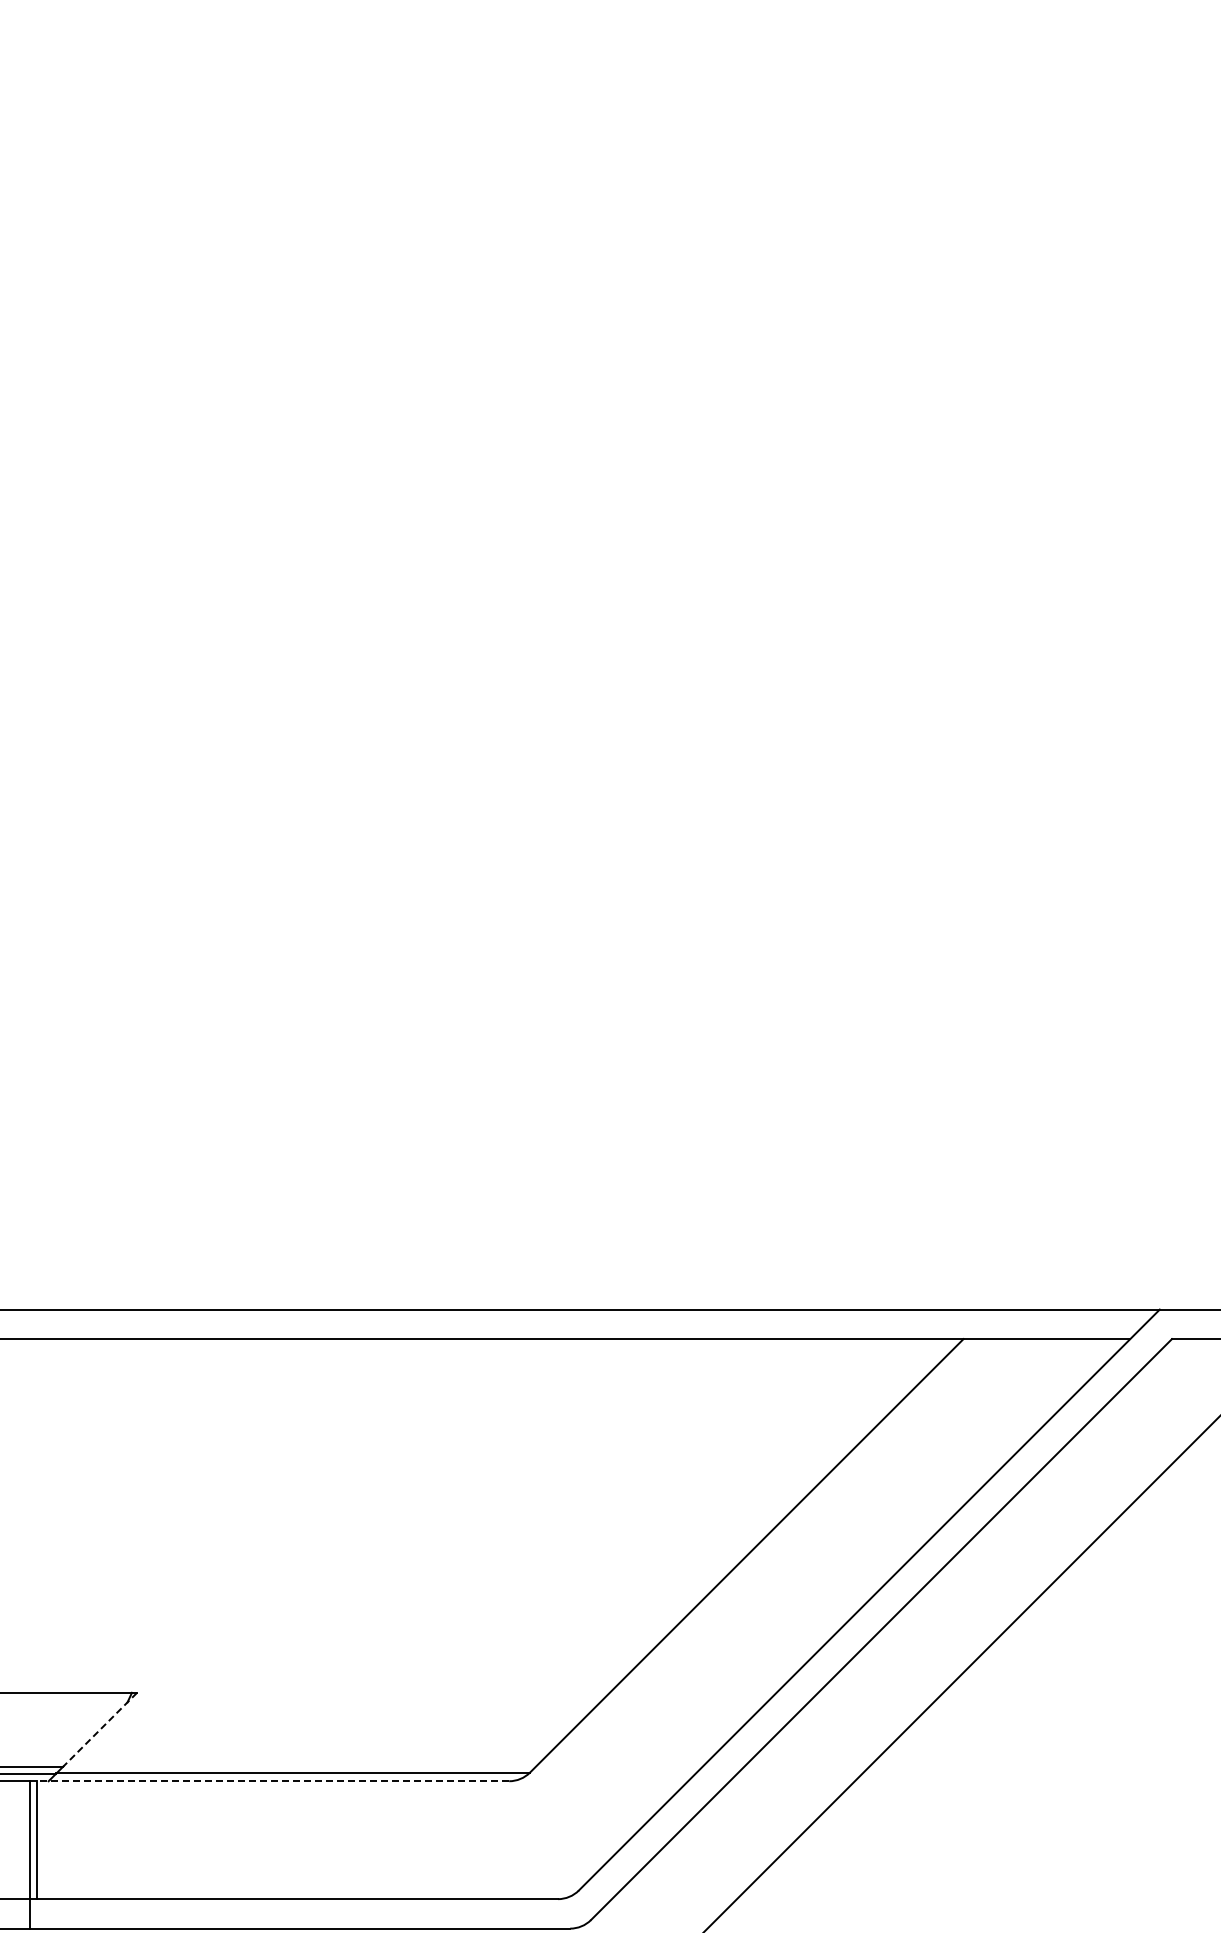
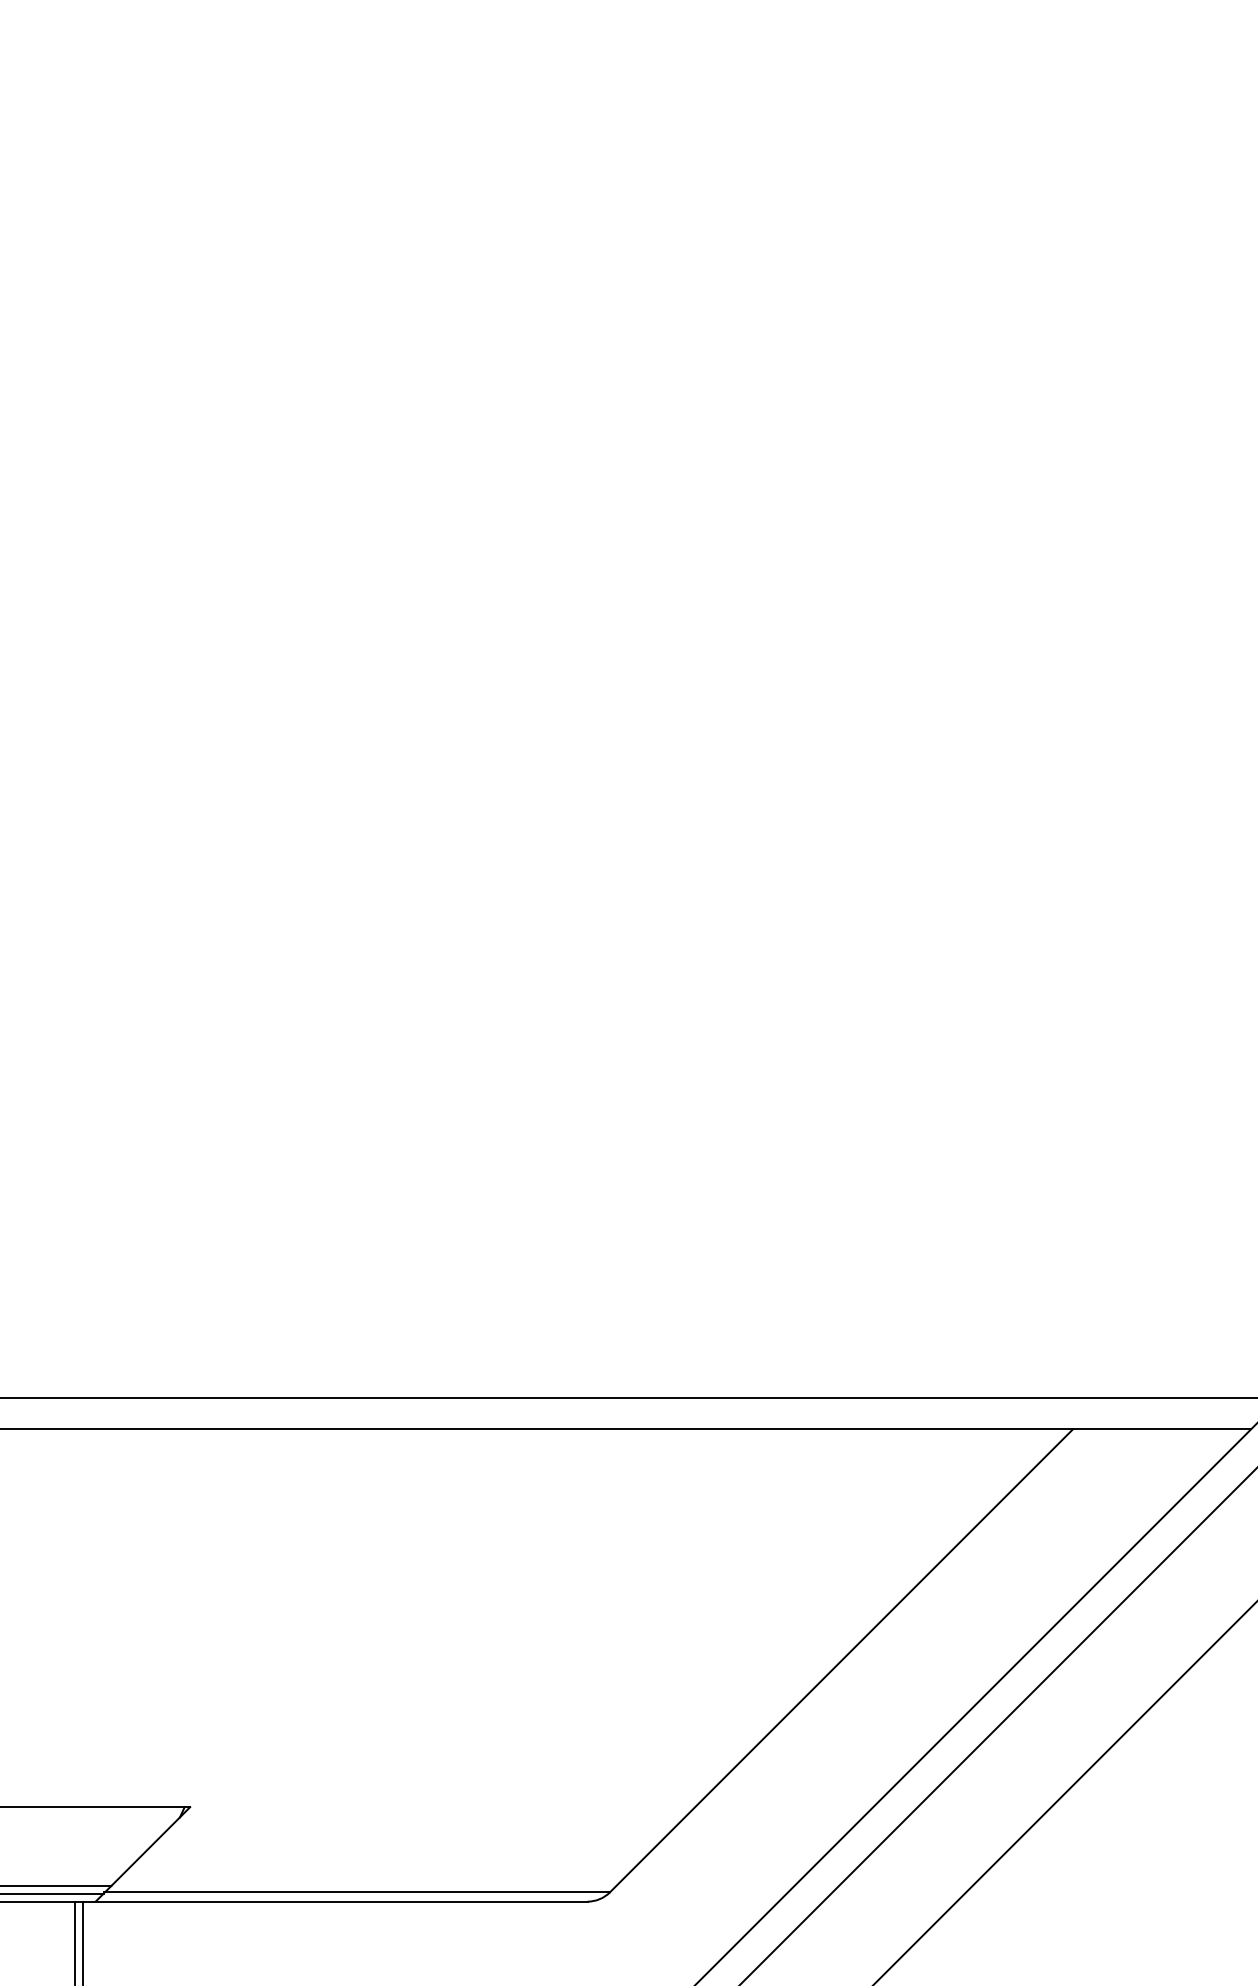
line: (99, 1730) -> (149, 1847), dashed -> solid
line: (272, 1781) -> (334, 1901), dashed -> solid

